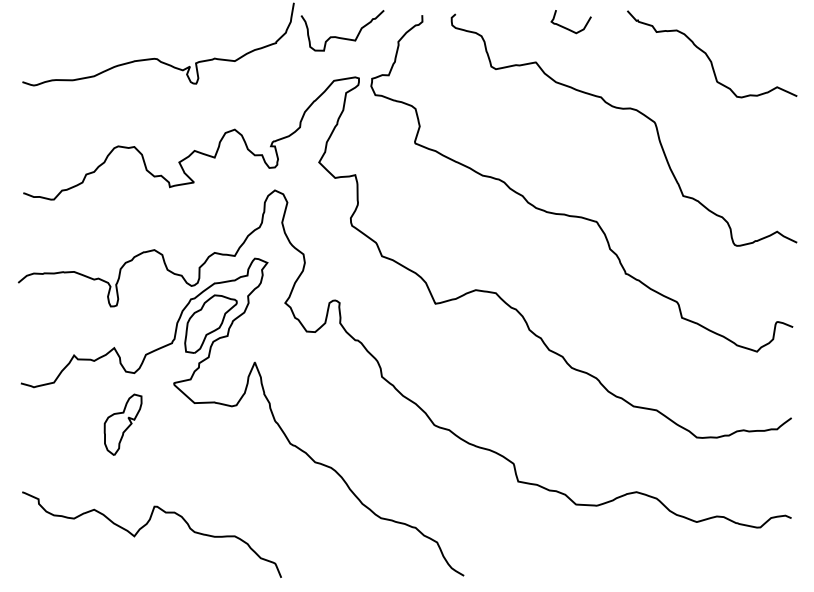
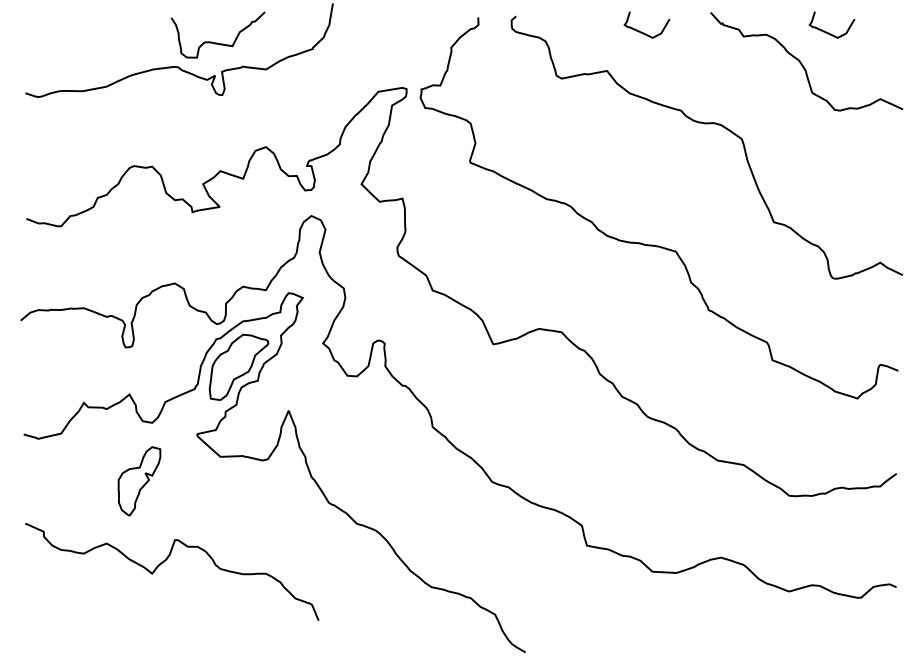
curve: (732, 28) -> (829, 32), added
curve: (342, 37) -> (217, 42), moved
curve: (145, 526) -> (164, 562), moved

